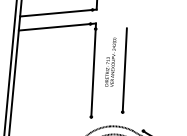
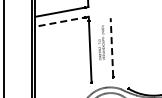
line: (56, 26) -> (61, 21), solid -> dashed
line: (124, 70) -> (111, 47), solid -> dashed

